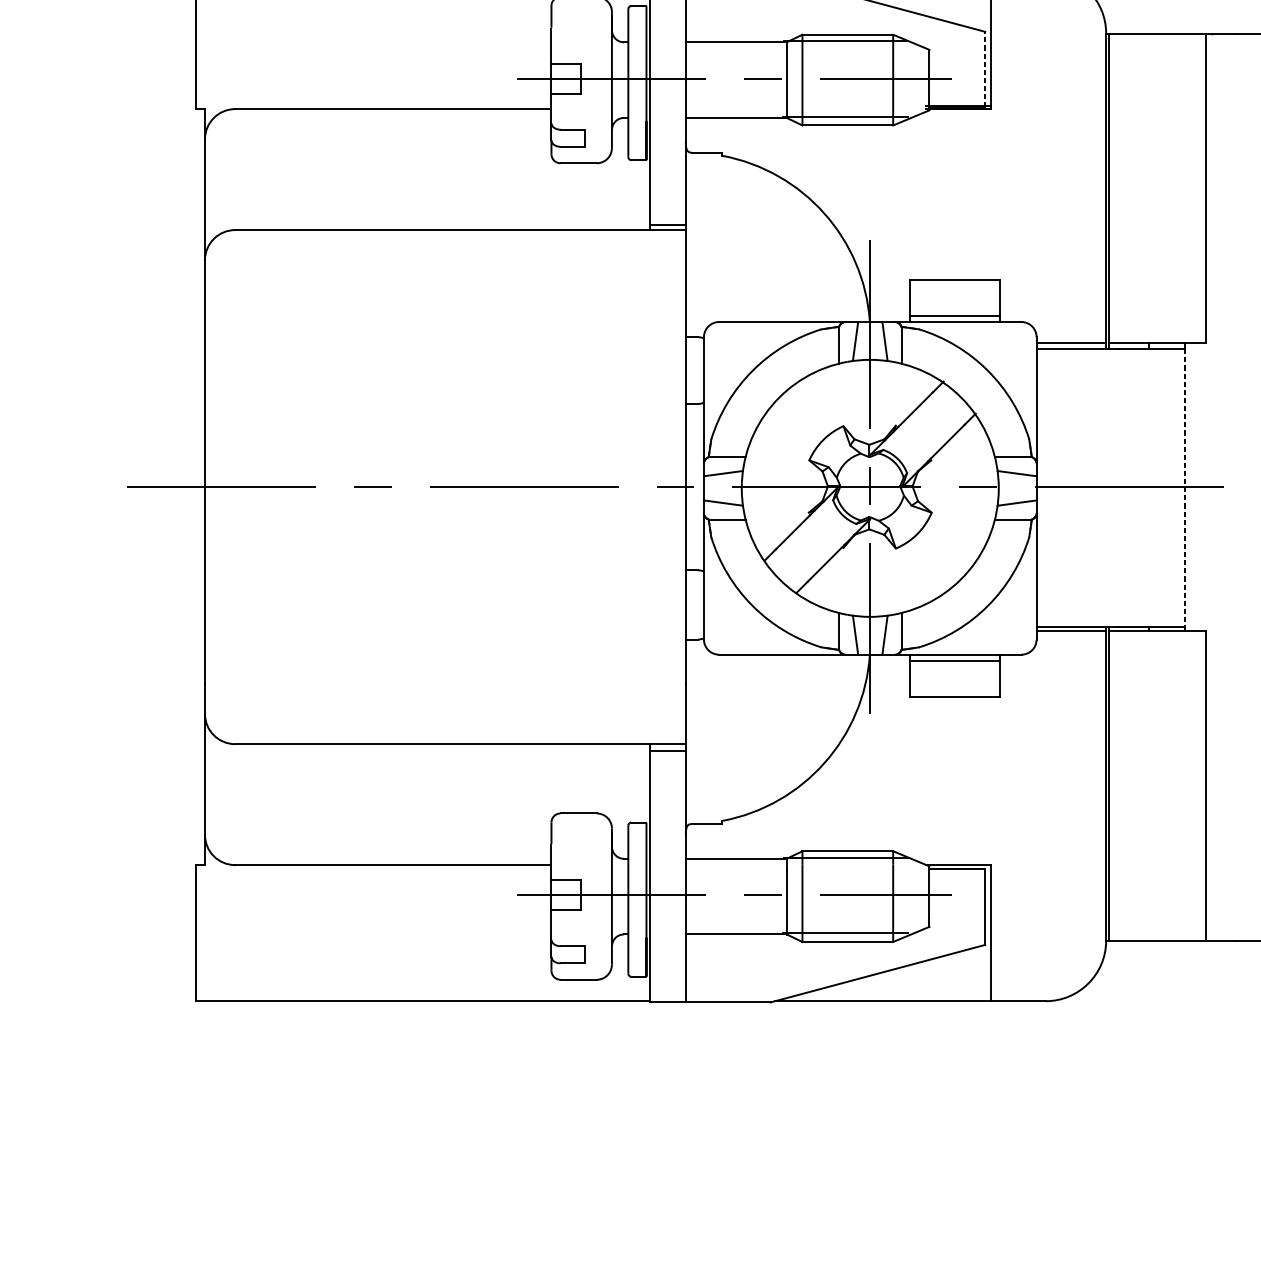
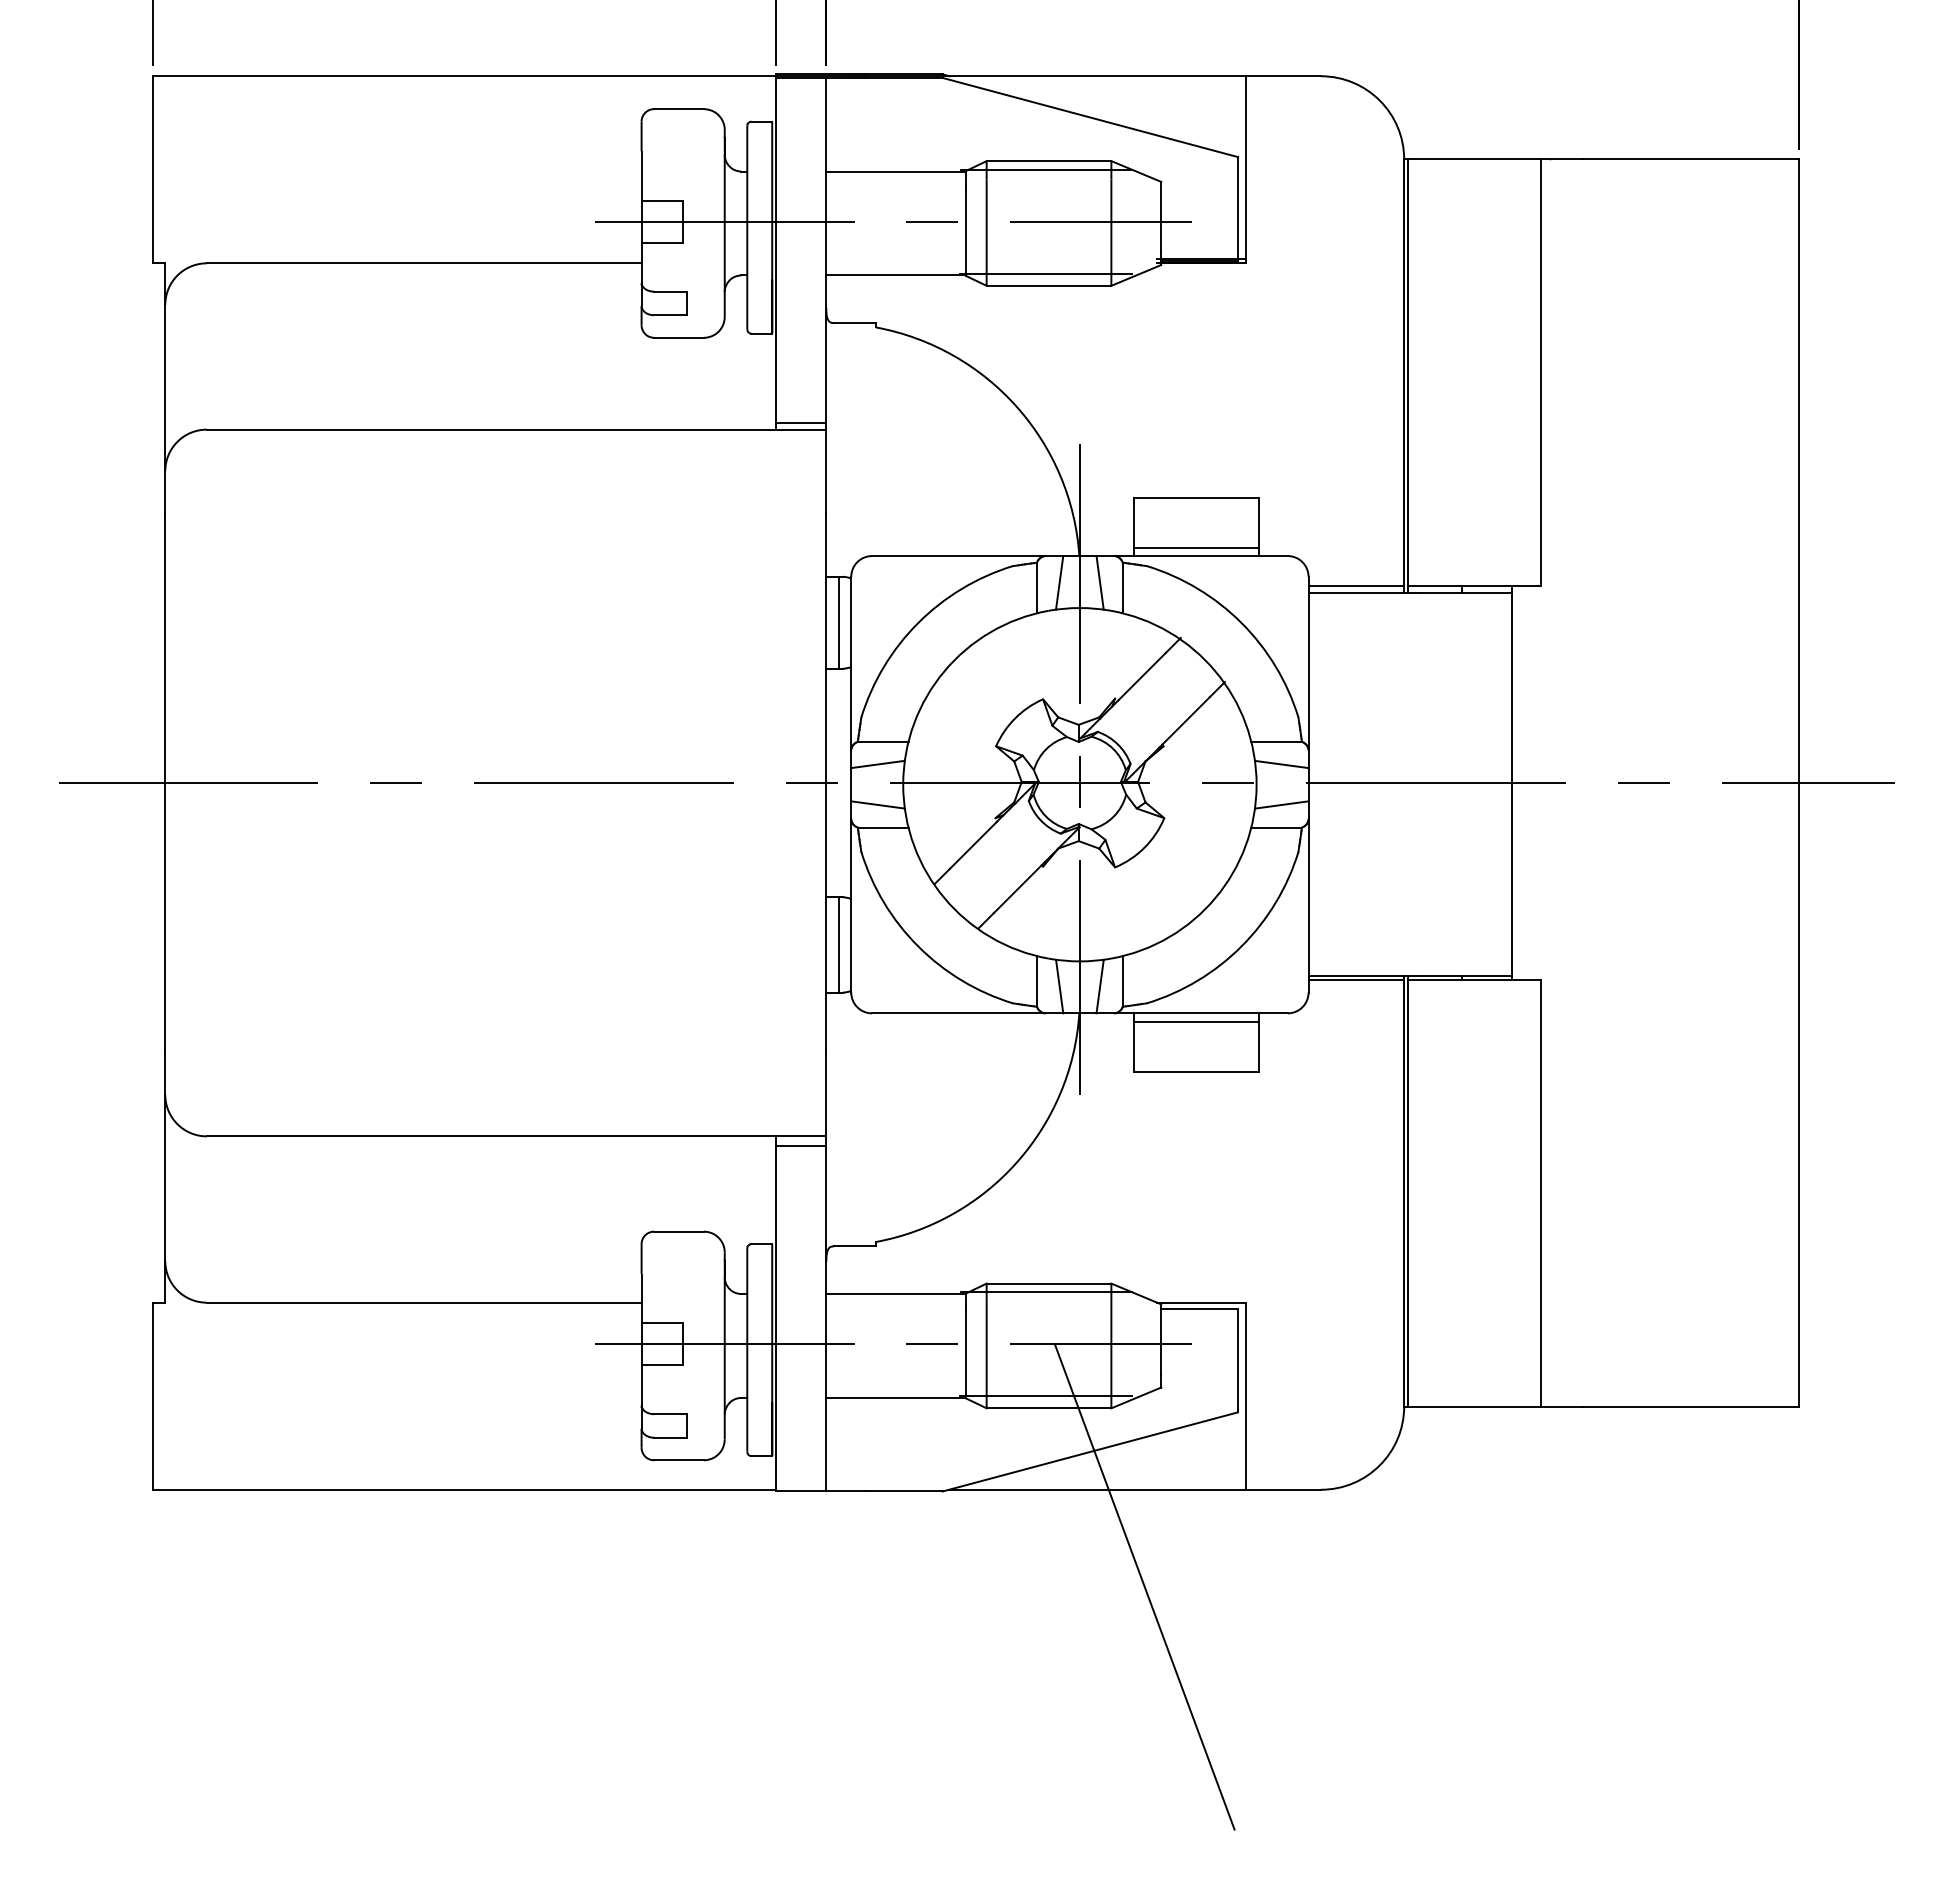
line: (984, 69) -> (1237, 208), dashed -> solid
line: (694, 370) -> (838, 622), added
line: (1184, 488) -> (1512, 785), dashed -> solid
line: (694, 604) -> (838, 944), added
line: (917, 1071) -> (1144, 1586), added

